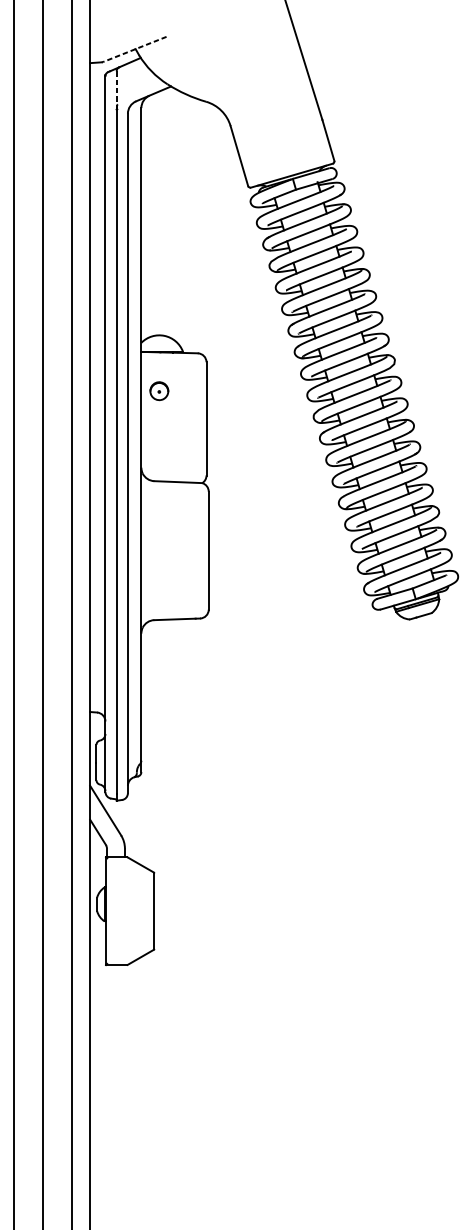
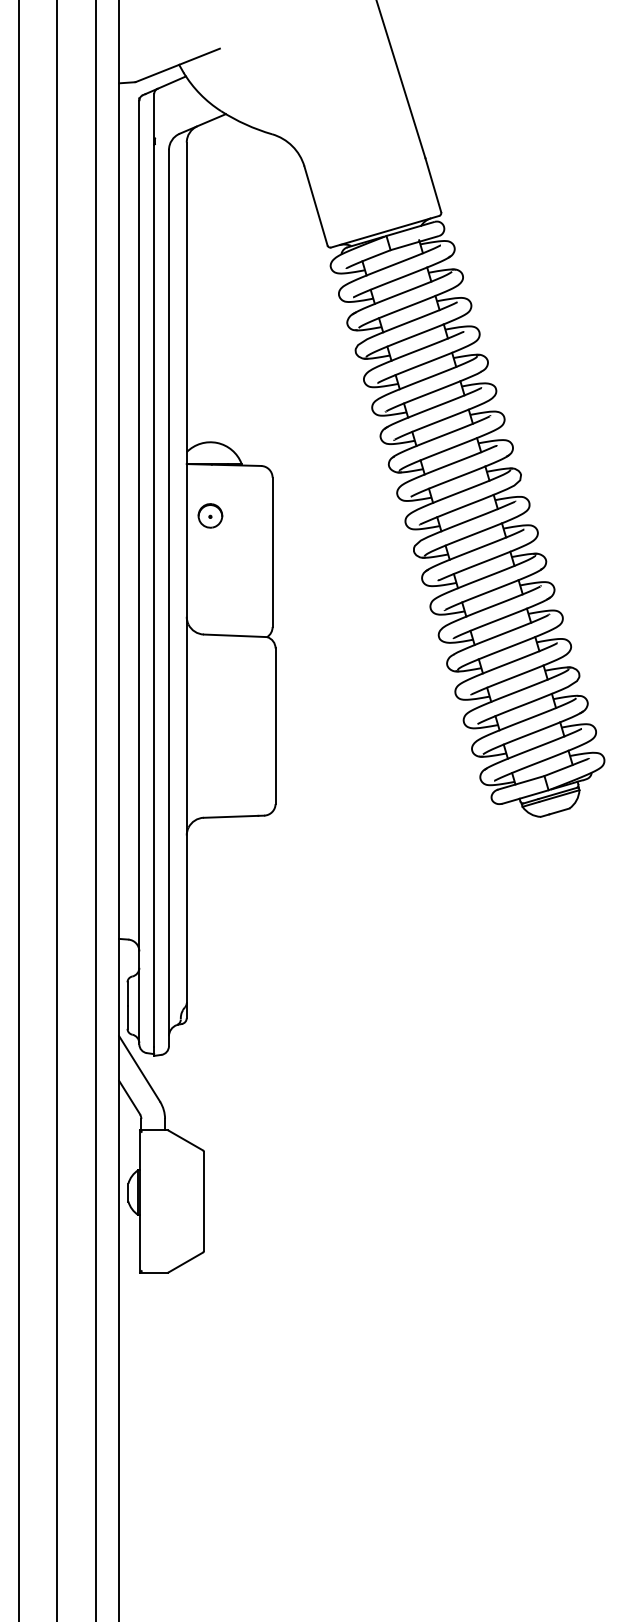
line: (135, 49) -> (178, 65), dashed -> solid
line: (116, 90) -> (154, 119), dashed -> solid

